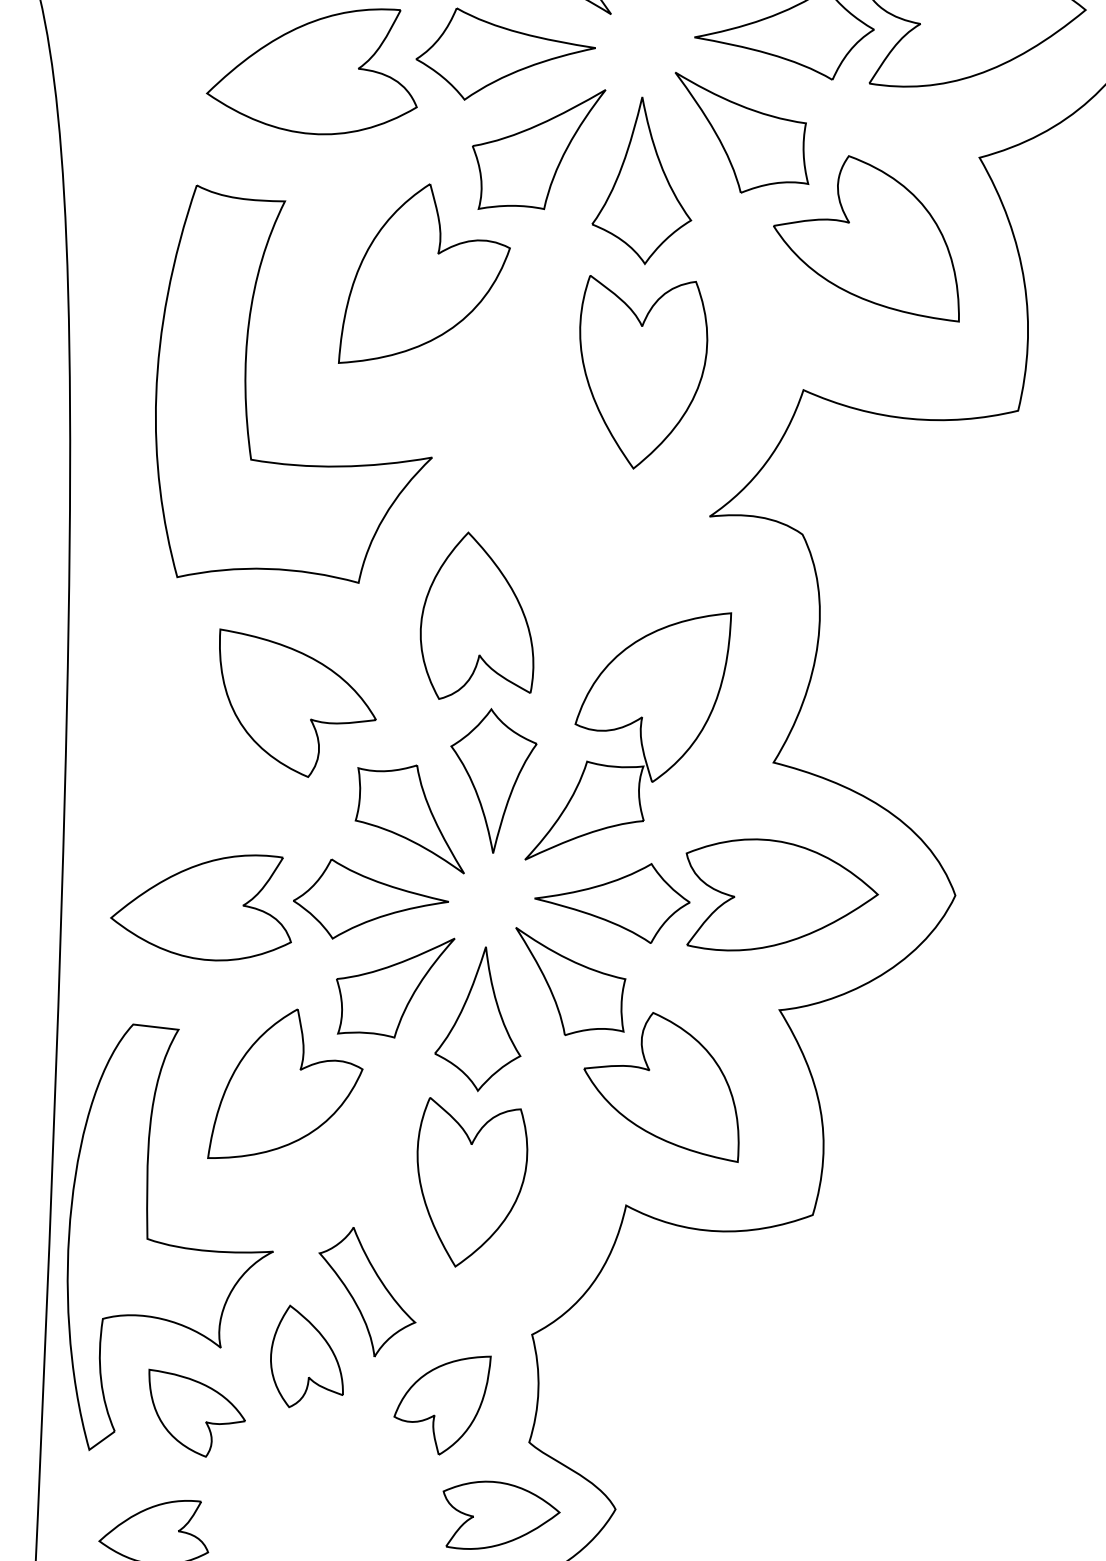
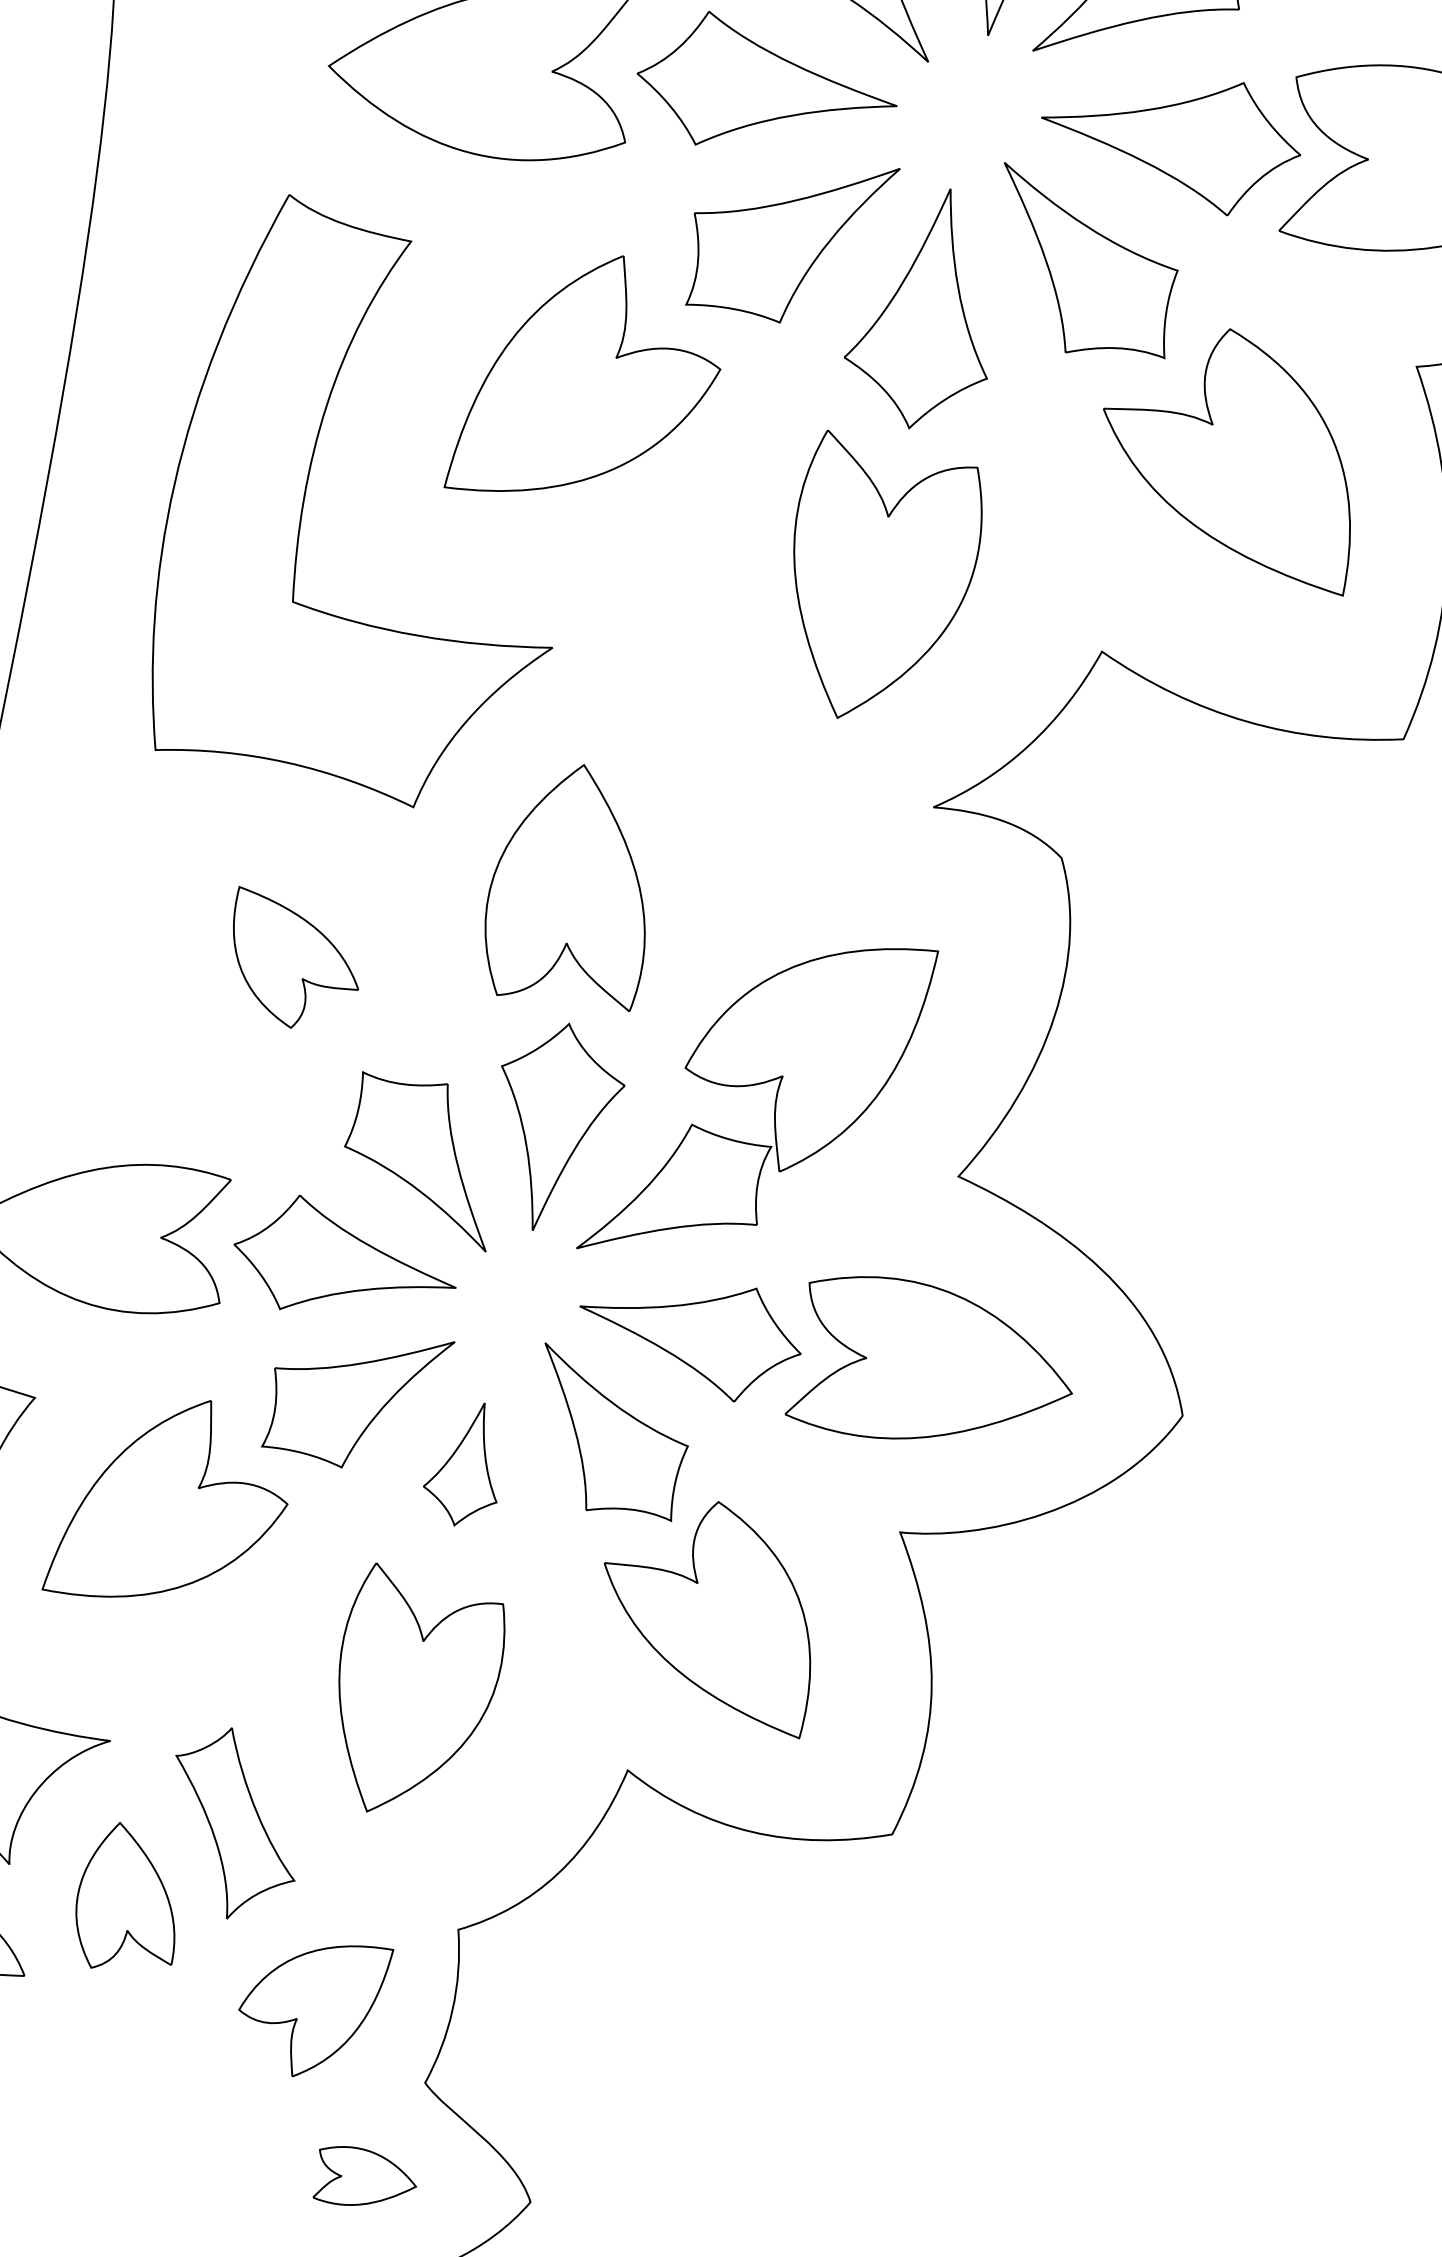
part: (297, 702) -> (293, 961), size x0.6
part: (477, 1019) -> (465, 1464), size x0.6
part: (501, 1514) -> (365, 2178), size x0.6

